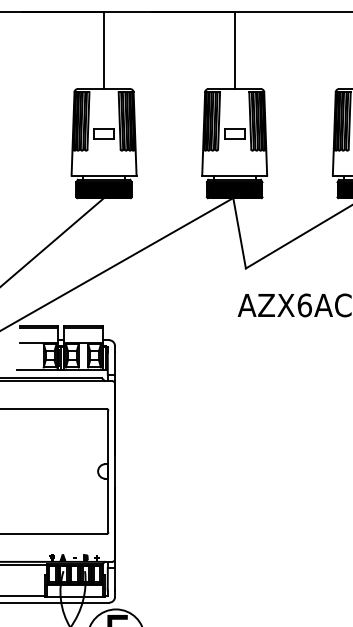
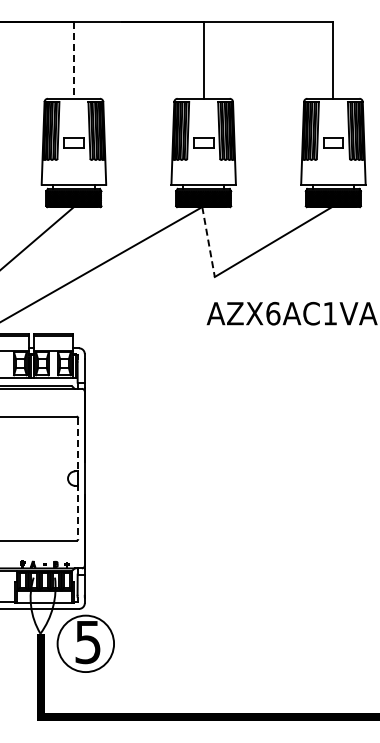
line: (103, 51) -> (73, 61), solid -> dashed
line: (239, 233) -> (208, 242), solid -> dashed
line: (108, 472) -> (78, 479), solid -> dashed

